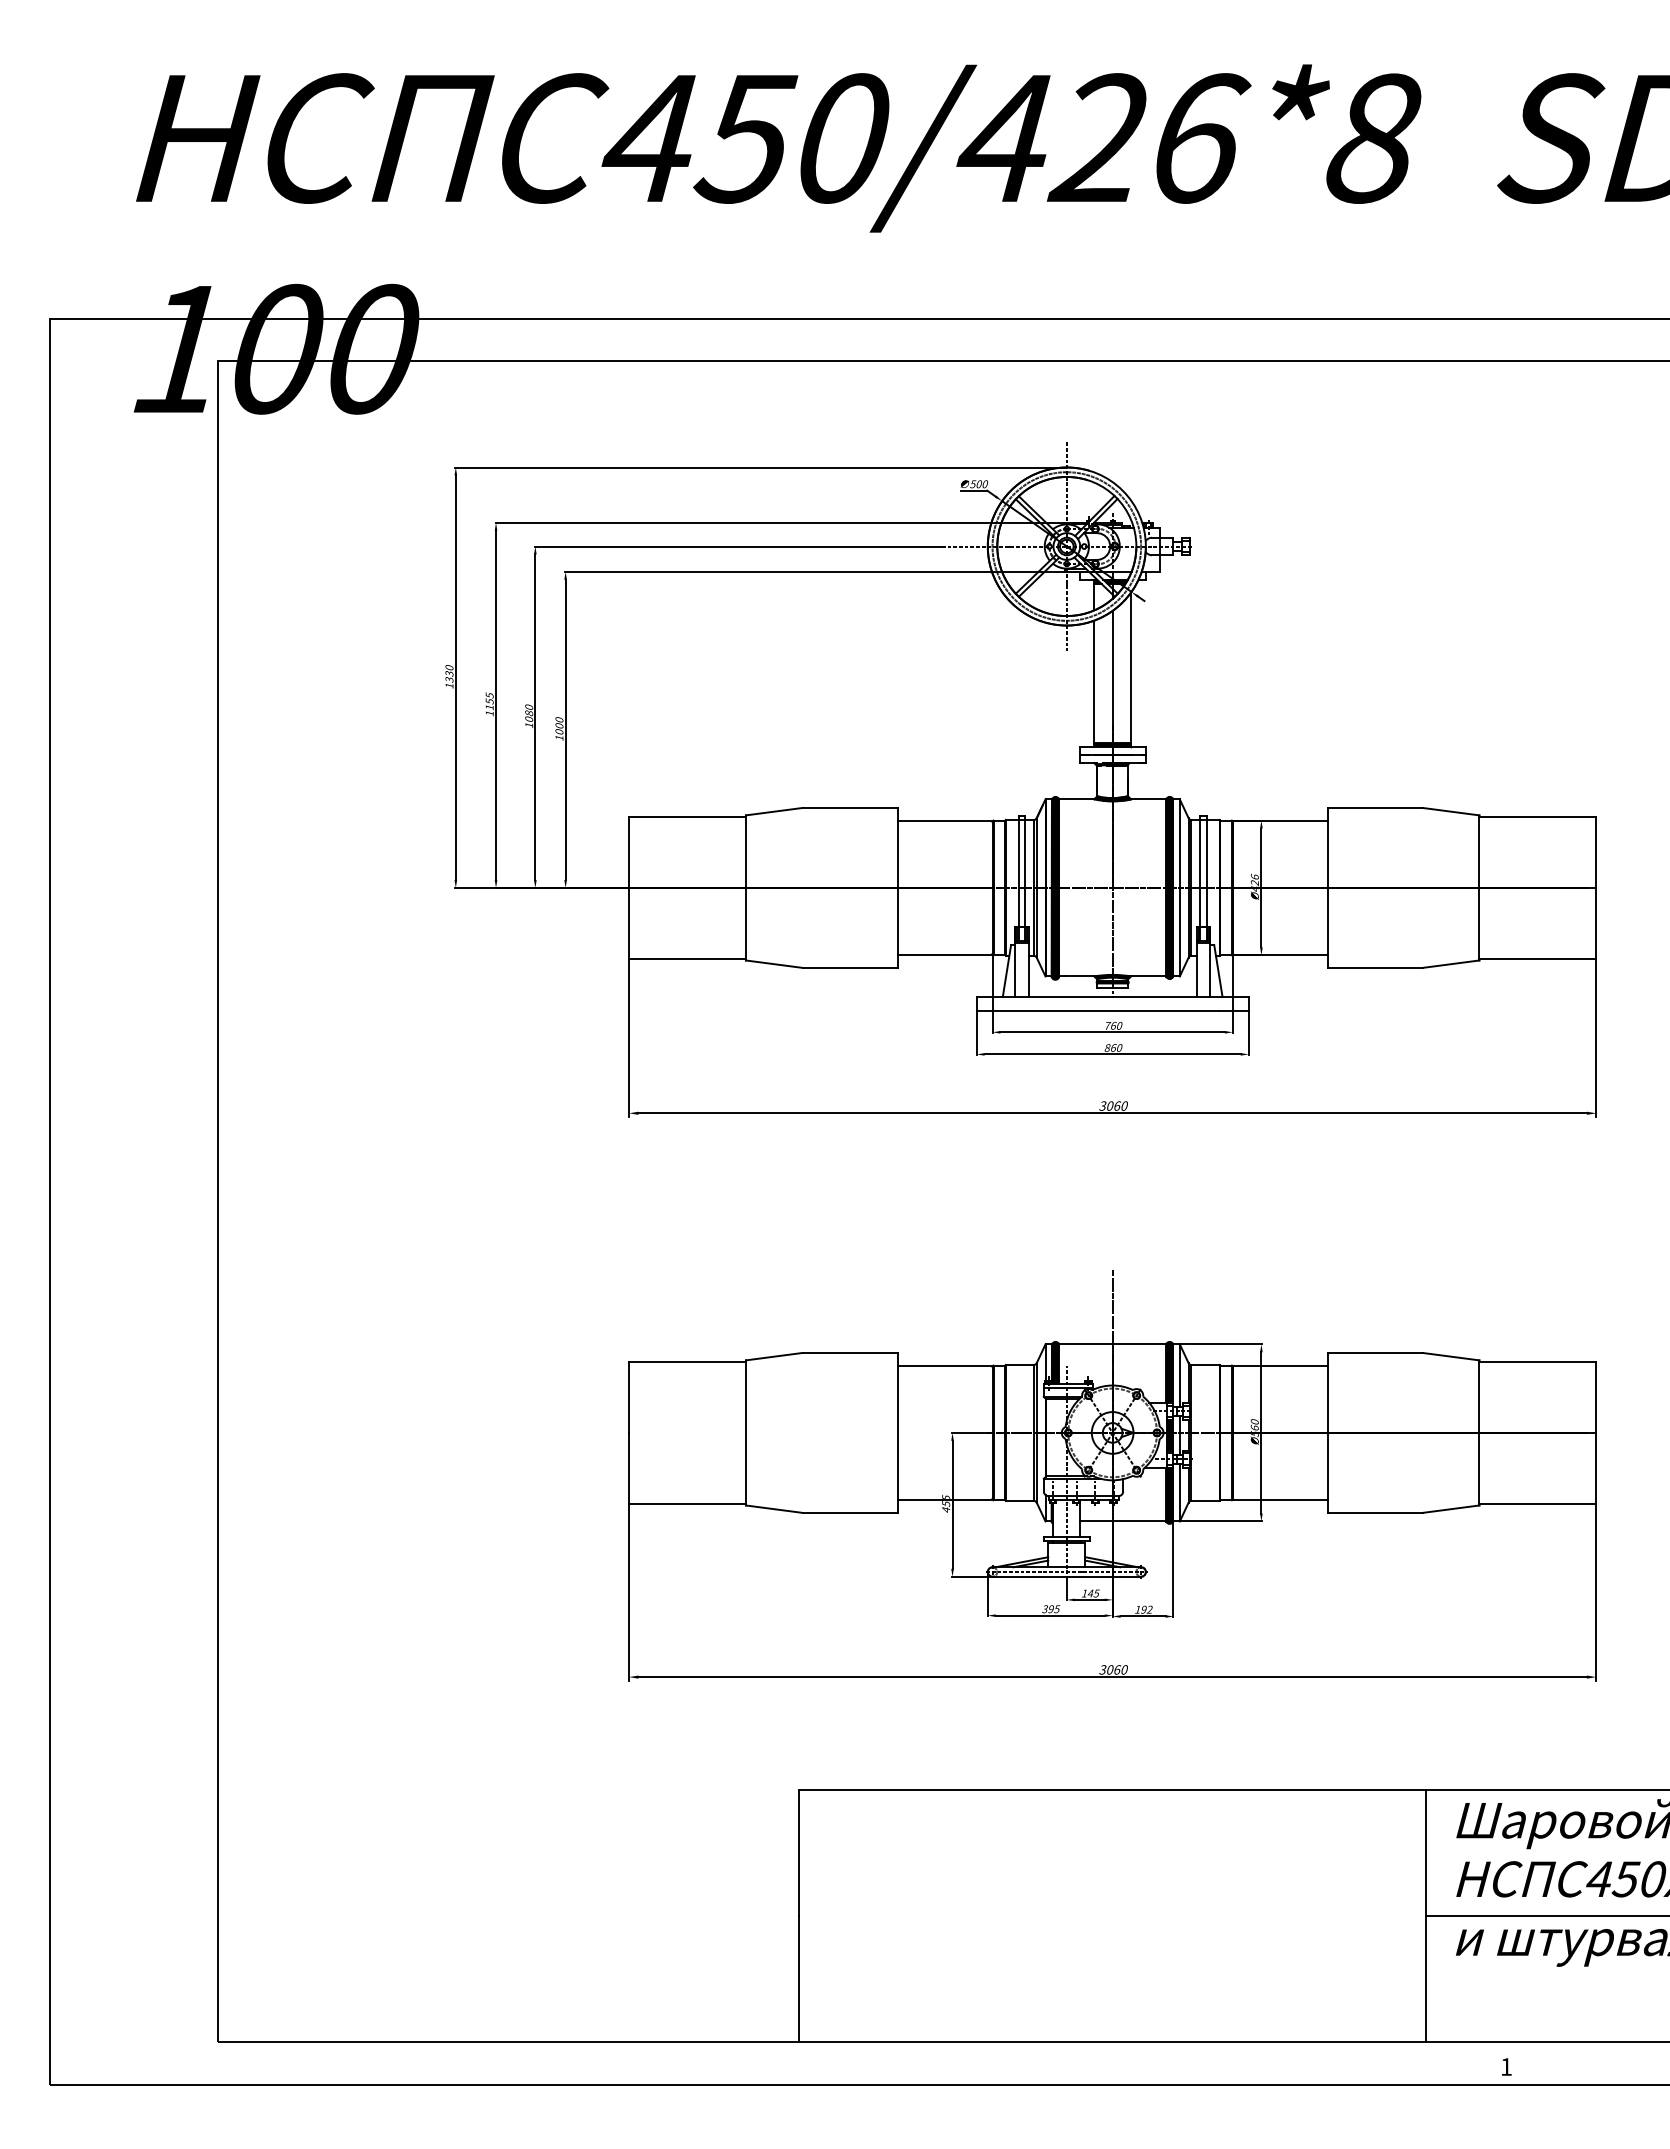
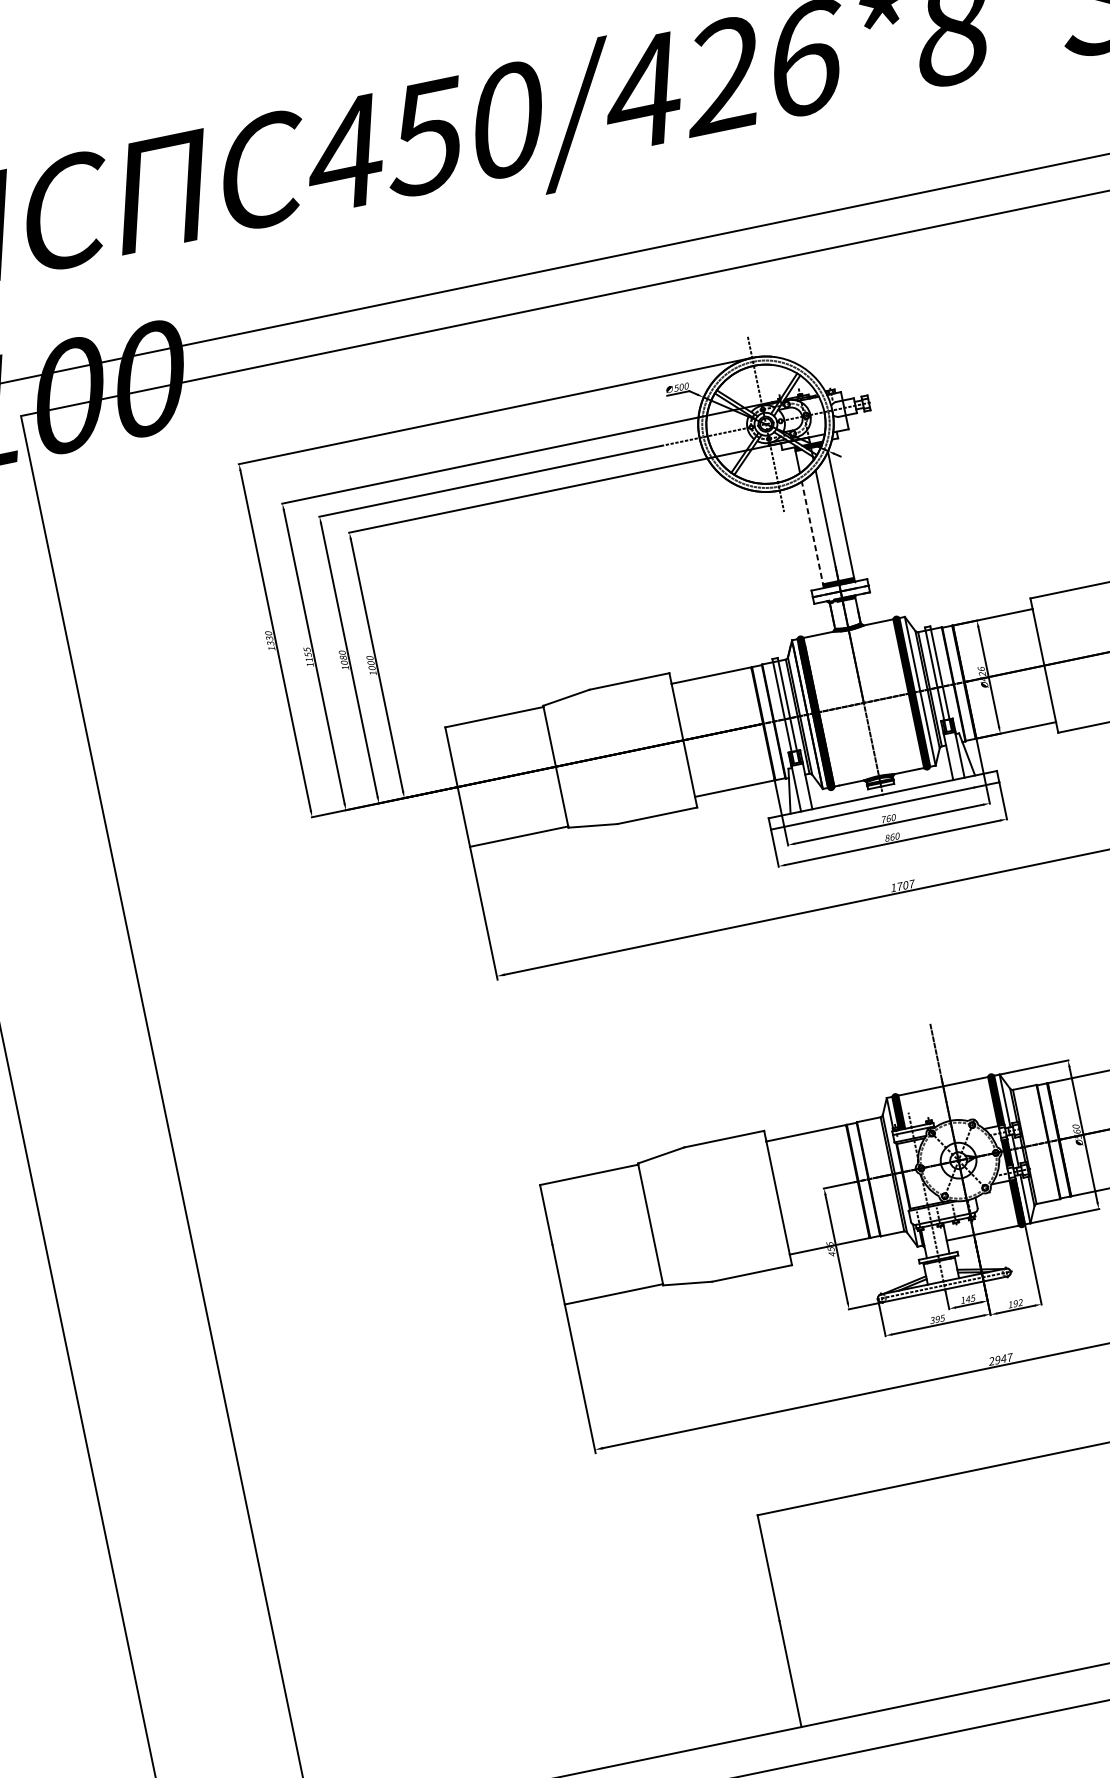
line: (1094, 683) -> (813, 534), solid -> dashed
text: (1113, 1105) -> (902, 885), 3060 -> 1707
text: (1113, 1669) -> (1000, 1359), 3060 -> 2947

